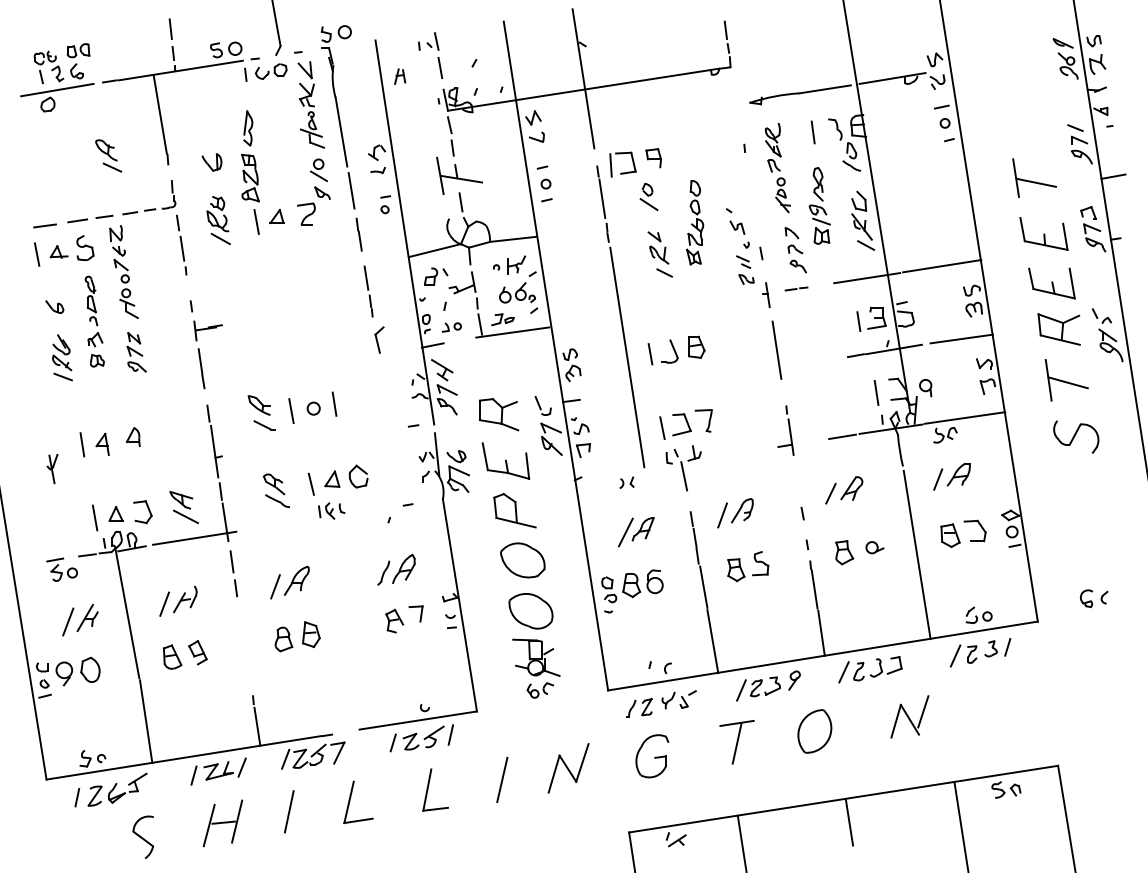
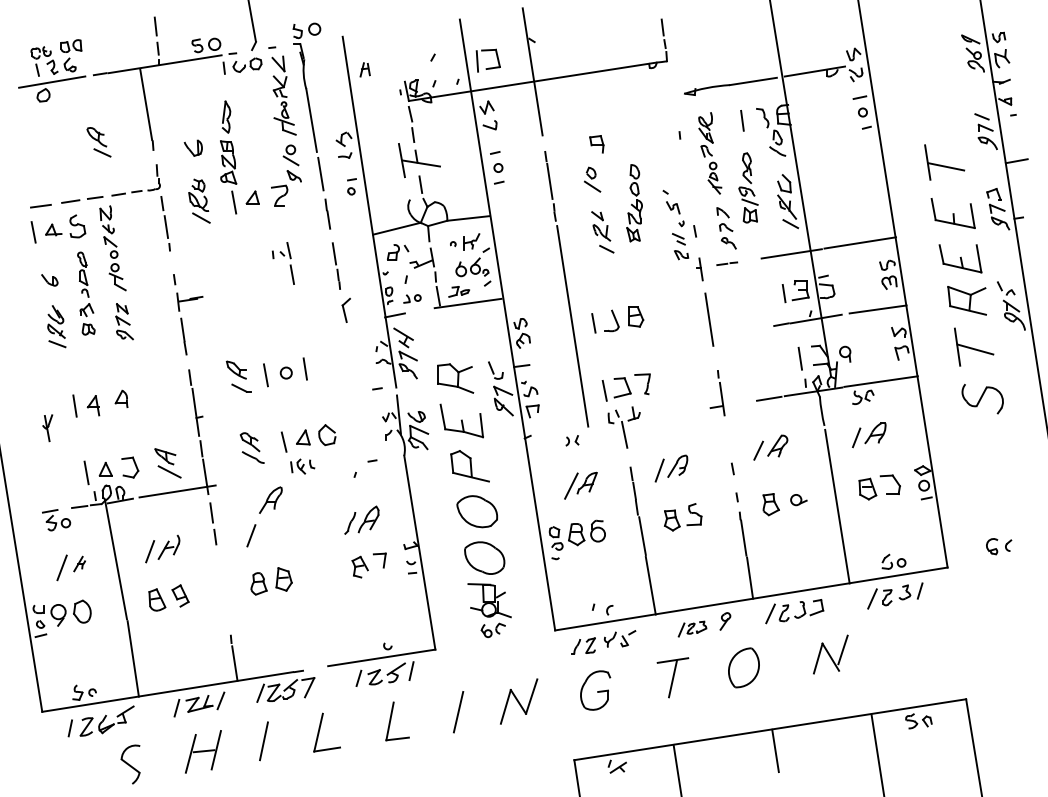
part: (437, 57) -> (289, 265), moved
part: (622, 172) -> (487, 67), moved
part: (296, 580) -> (270, 499), moved
part: (87, 617) -> (79, 563), size x0.6
part: (758, 688) -> (692, 628), size x0.7

